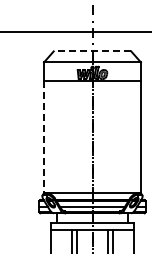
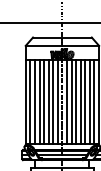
line: (92, 51) -> (62, 37), dashed -> solid
line: (44, 136) -> (26, 101), dashed -> solid
line: (50, 136) -> (30, 101), added
line: (56, 136) -> (35, 101), added
line: (62, 136) -> (39, 101), added
line: (68, 136) -> (44, 101), added
line: (74, 136) -> (48, 101), added
line: (80, 136) -> (53, 101), added
line: (86, 136) -> (57, 101), added
line: (98, 136) -> (66, 101), added
line: (104, 136) -> (71, 101), added
line: (110, 136) -> (76, 101), added
line: (116, 136) -> (80, 101), added
line: (122, 136) -> (85, 101), added
line: (128, 136) -> (89, 101), added
line: (134, 136) -> (94, 101), added

